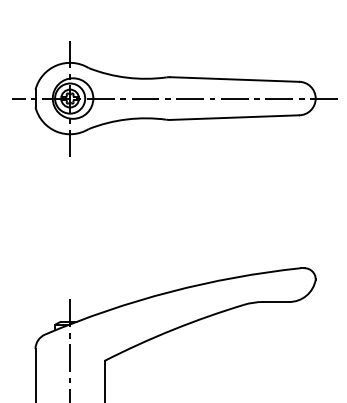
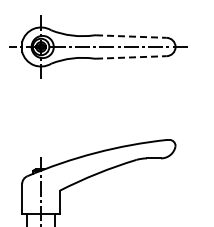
line: (235, 79) -> (131, 36), solid -> dashed
line: (235, 117) -> (131, 57), solid -> dashed

